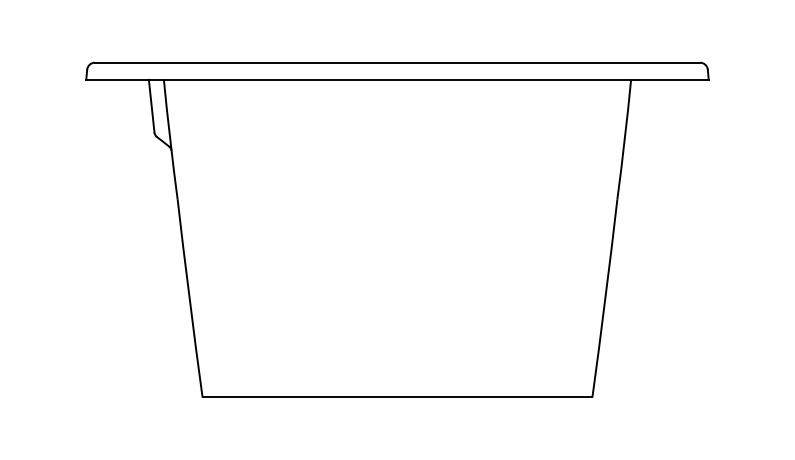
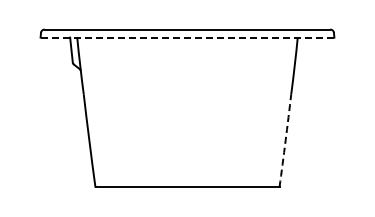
line: (397, 79) -> (187, 37), solid -> dashed
arc: (605, 297) -> (285, 140), solid -> dashed

